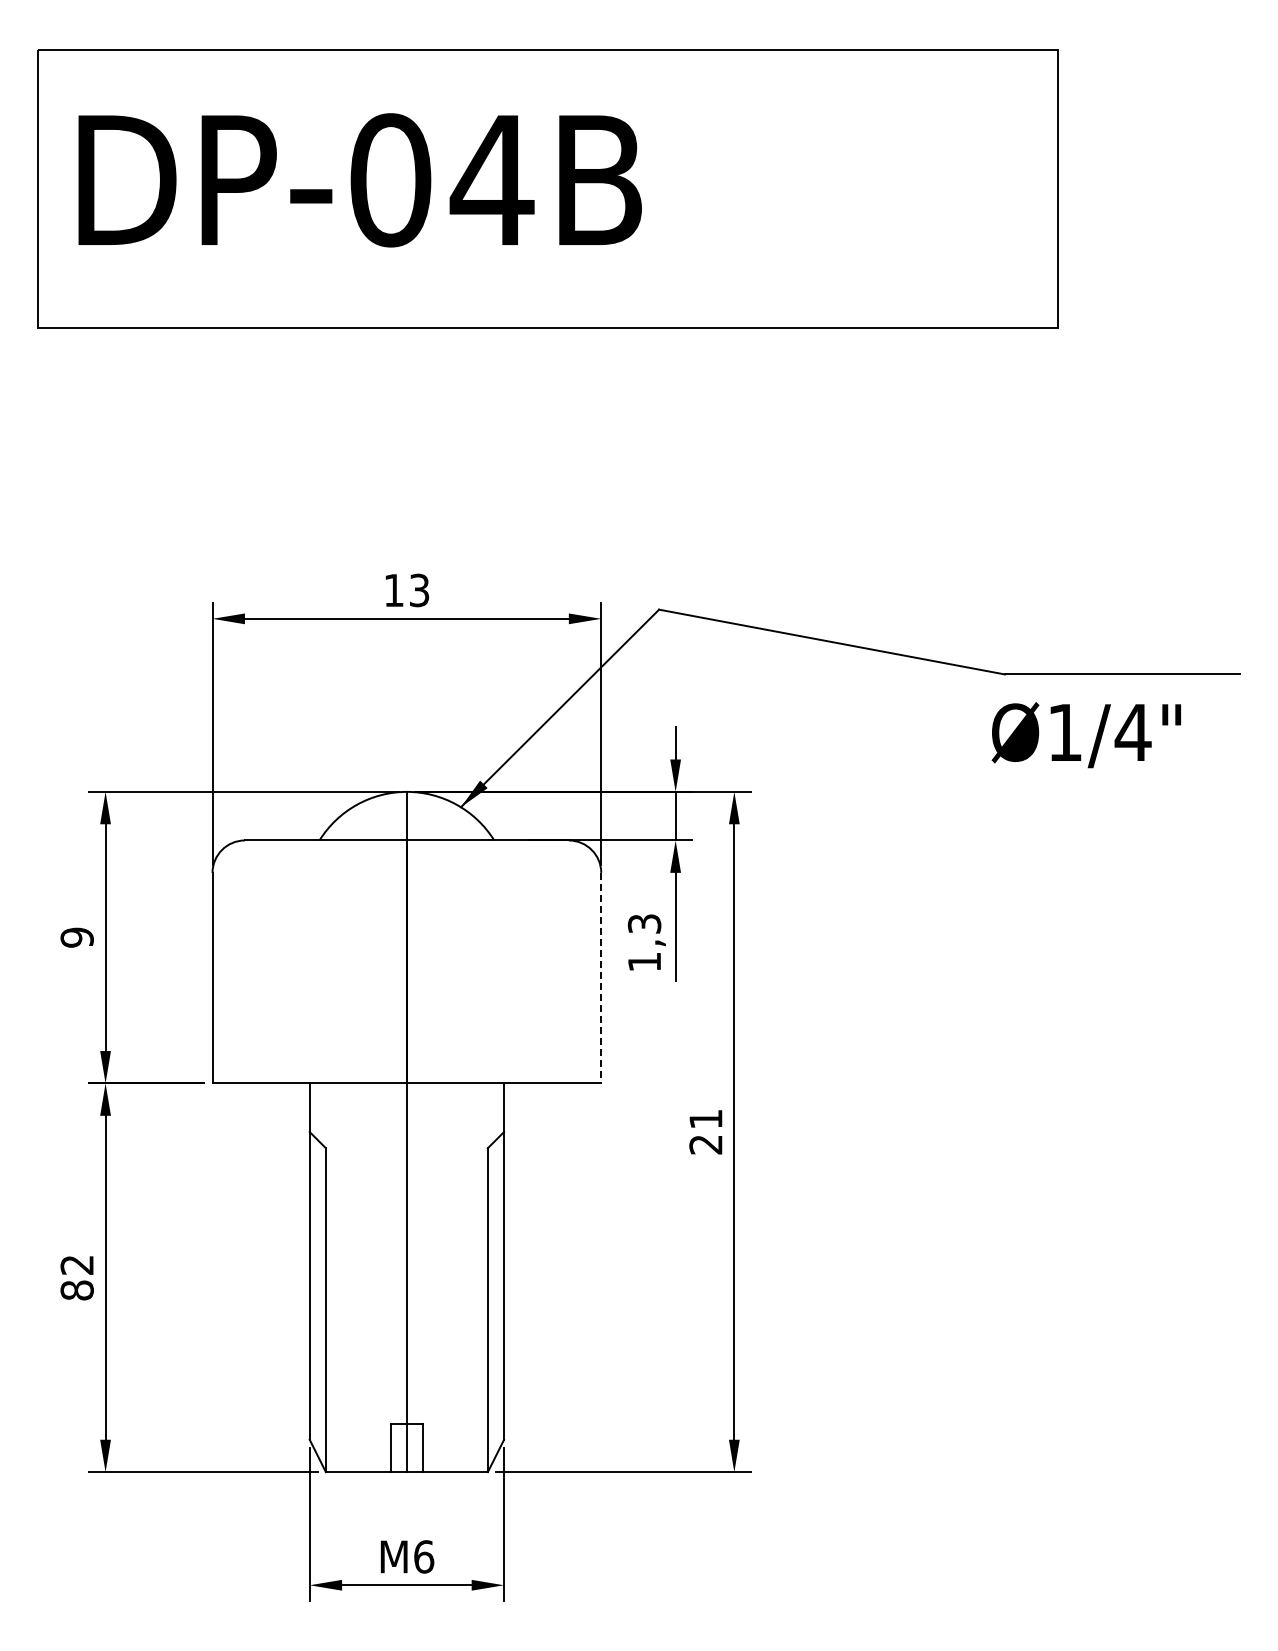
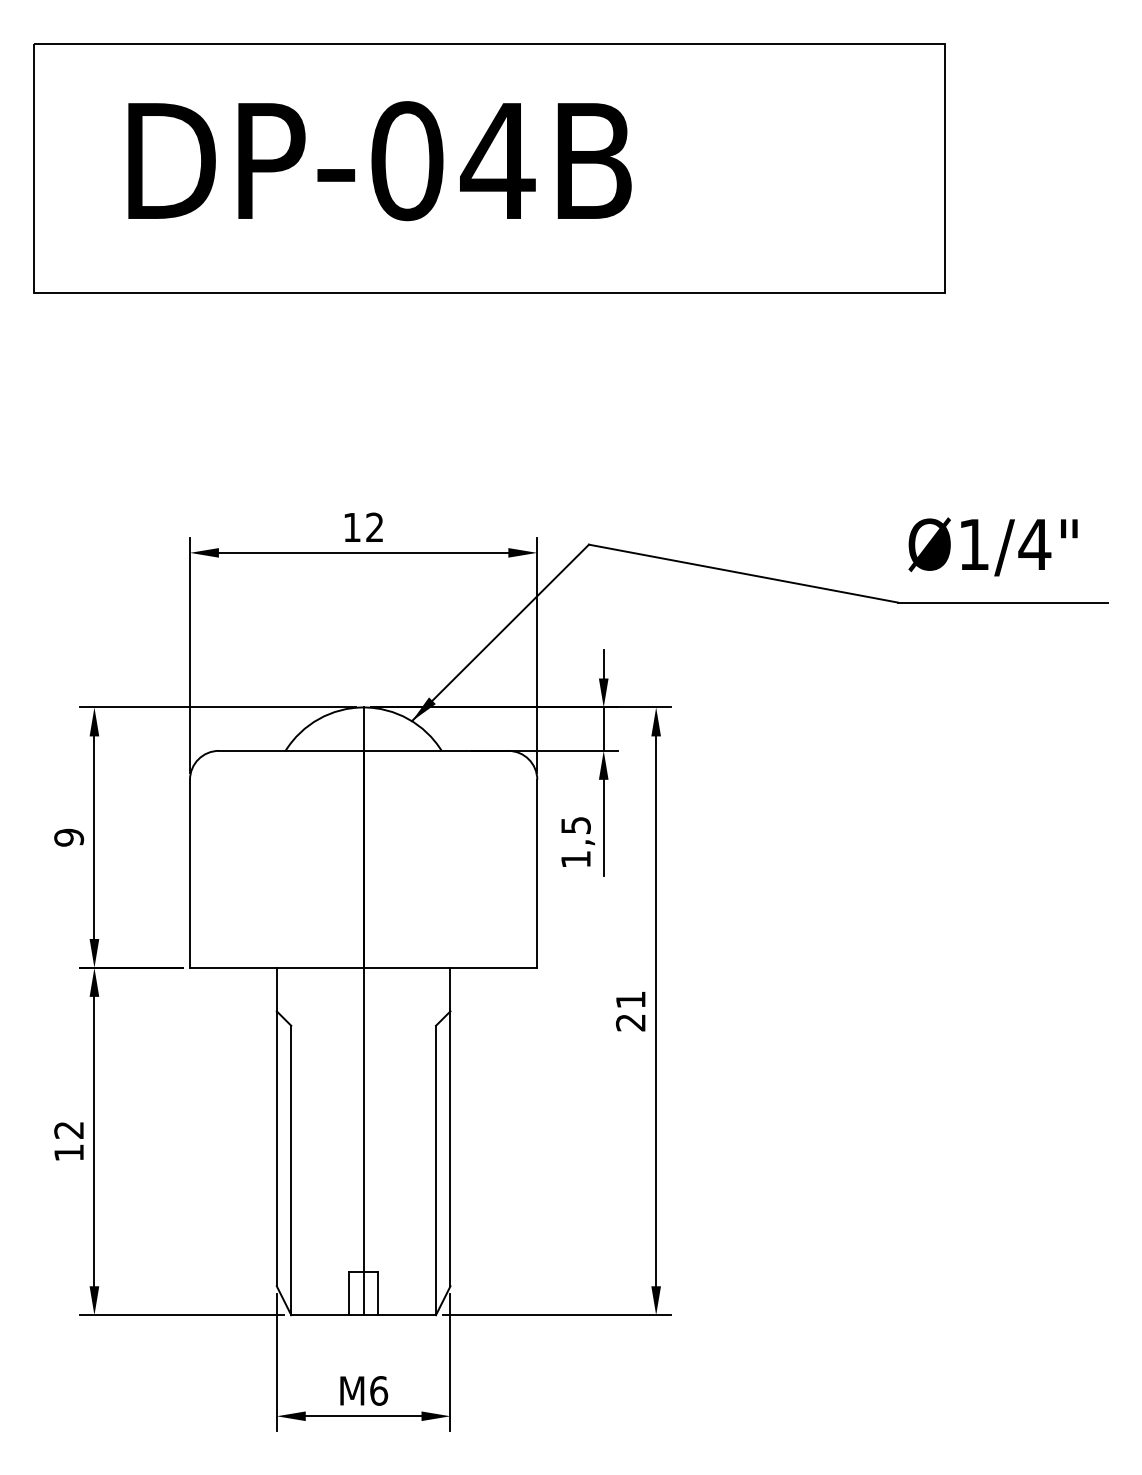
text: (359, 180) -> (379, 161), moved
text: (419, 590) -> (374, 527), 13 -> 12
text: (1085, 735) -> (992, 547), moved
text: (643, 923) -> (575, 825), 1,3 -> 1,5
line: (601, 978) -> (537, 874), dashed -> solid
text: (76, 1290) -> (68, 1152), 82 -> 12

